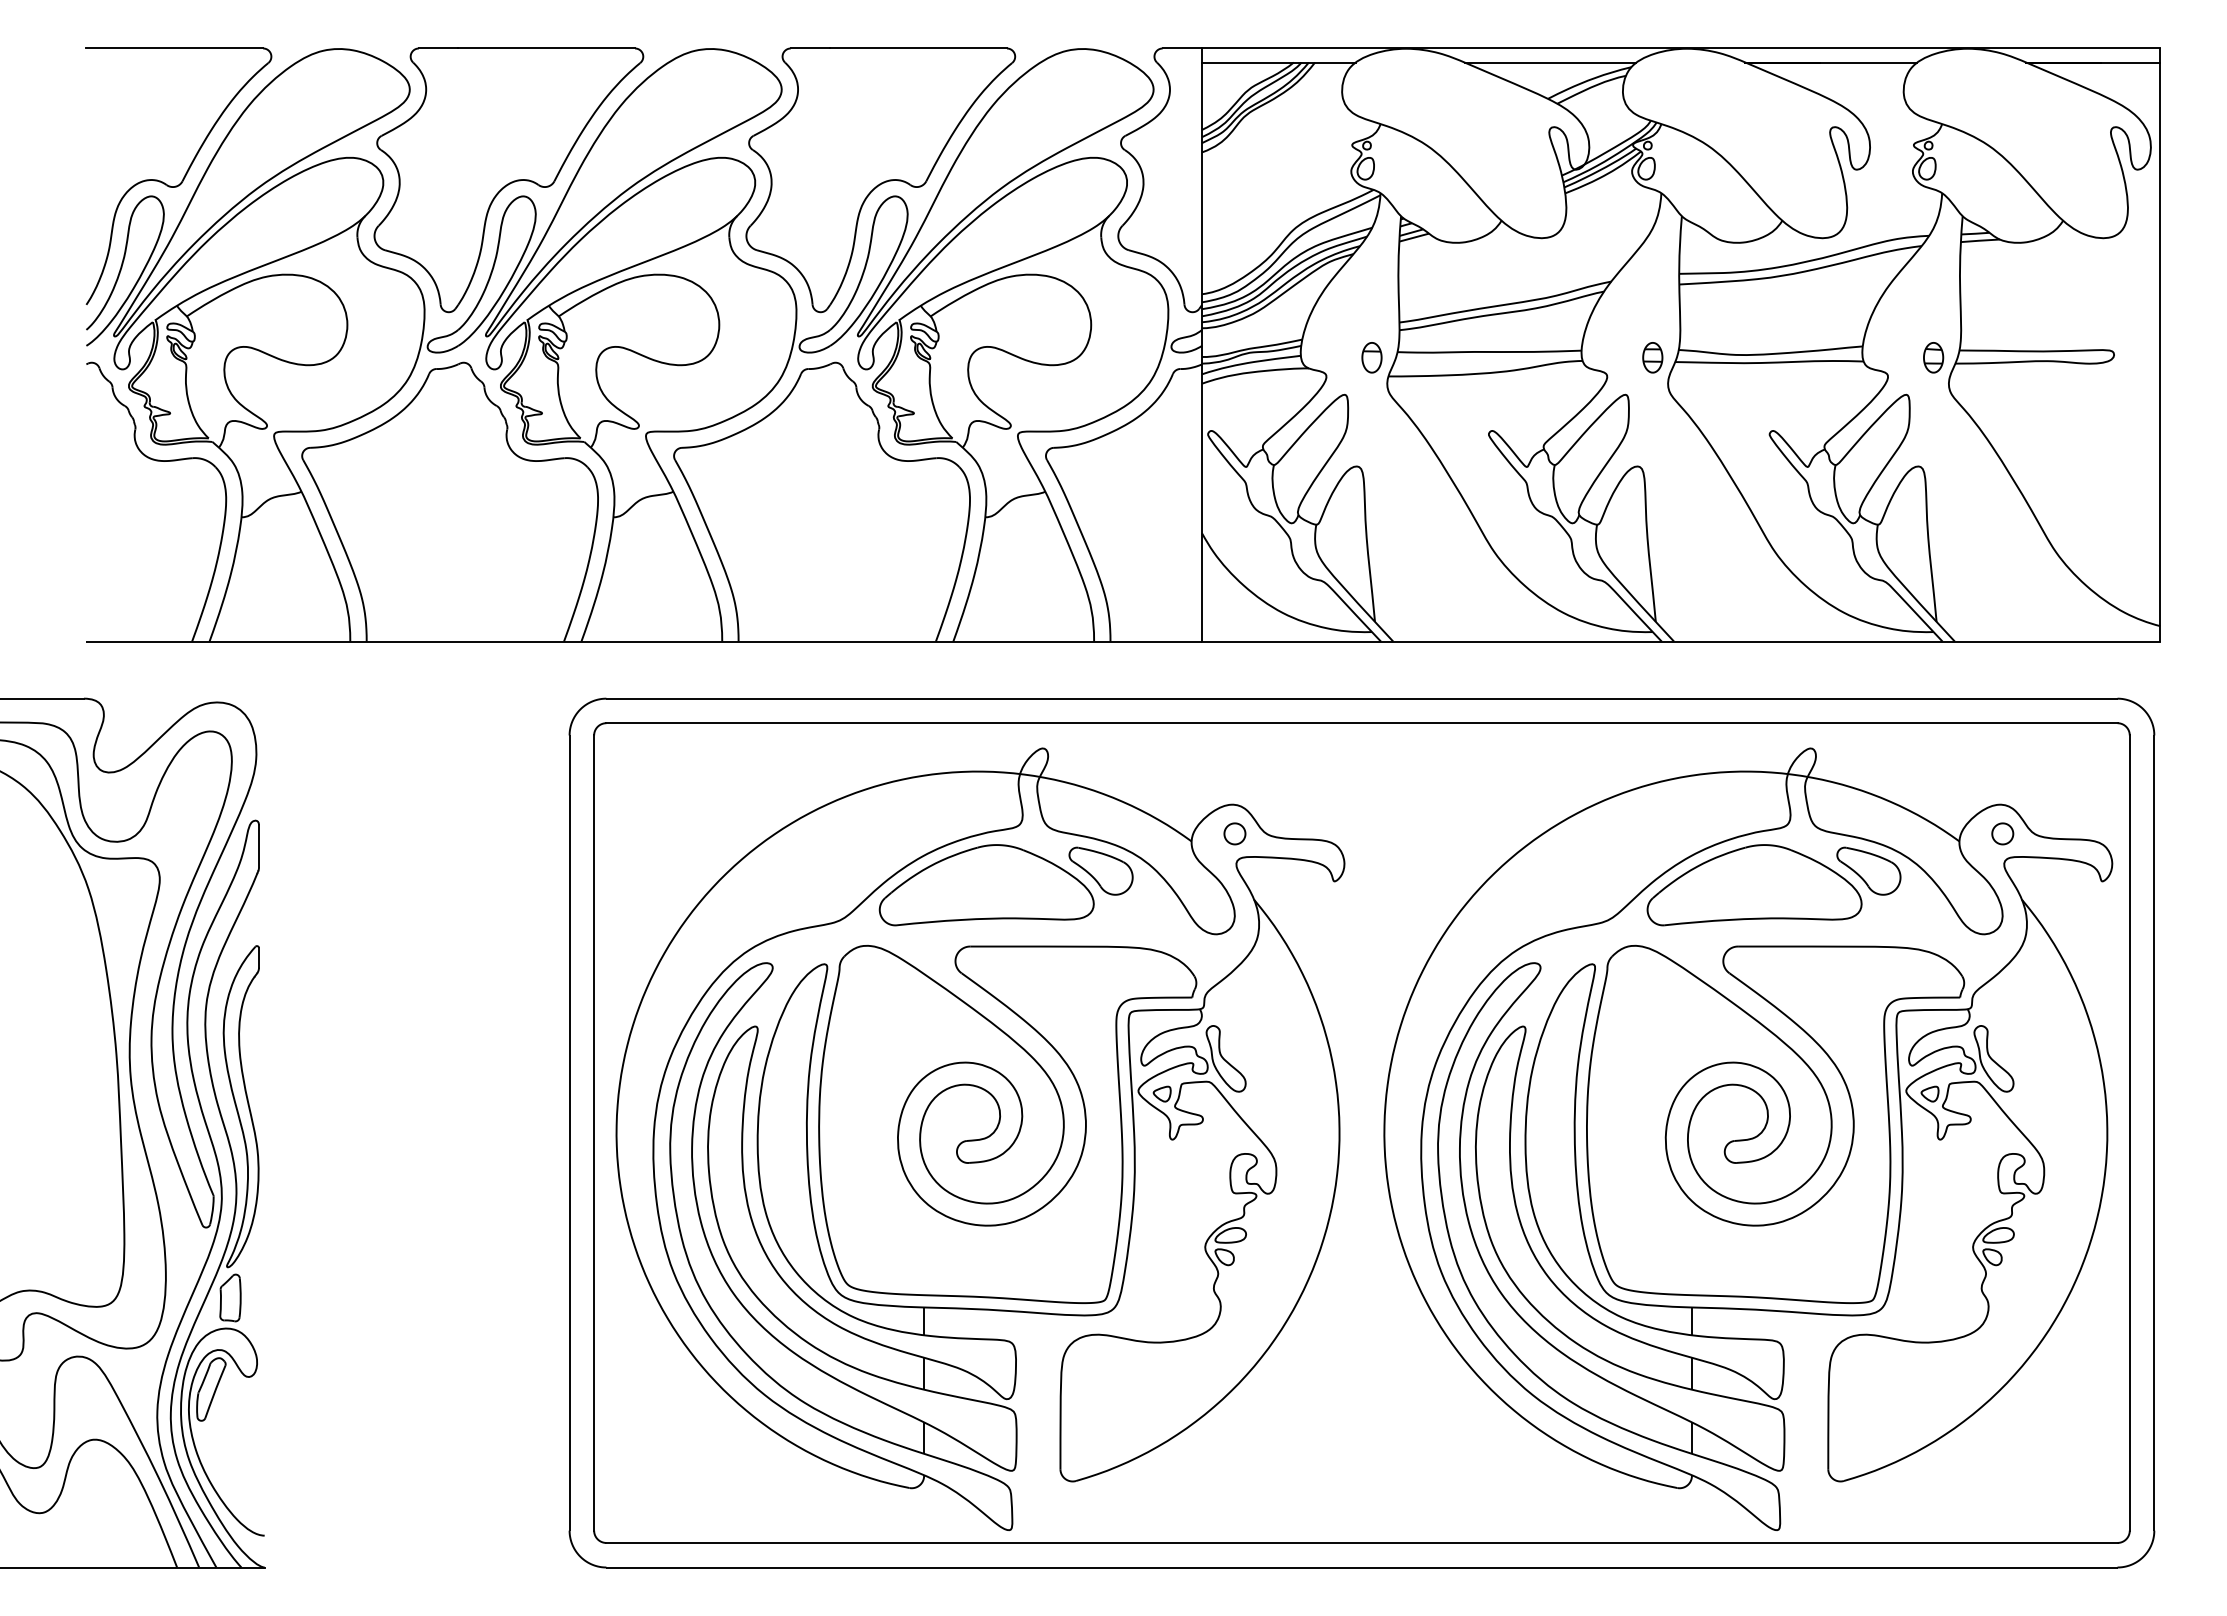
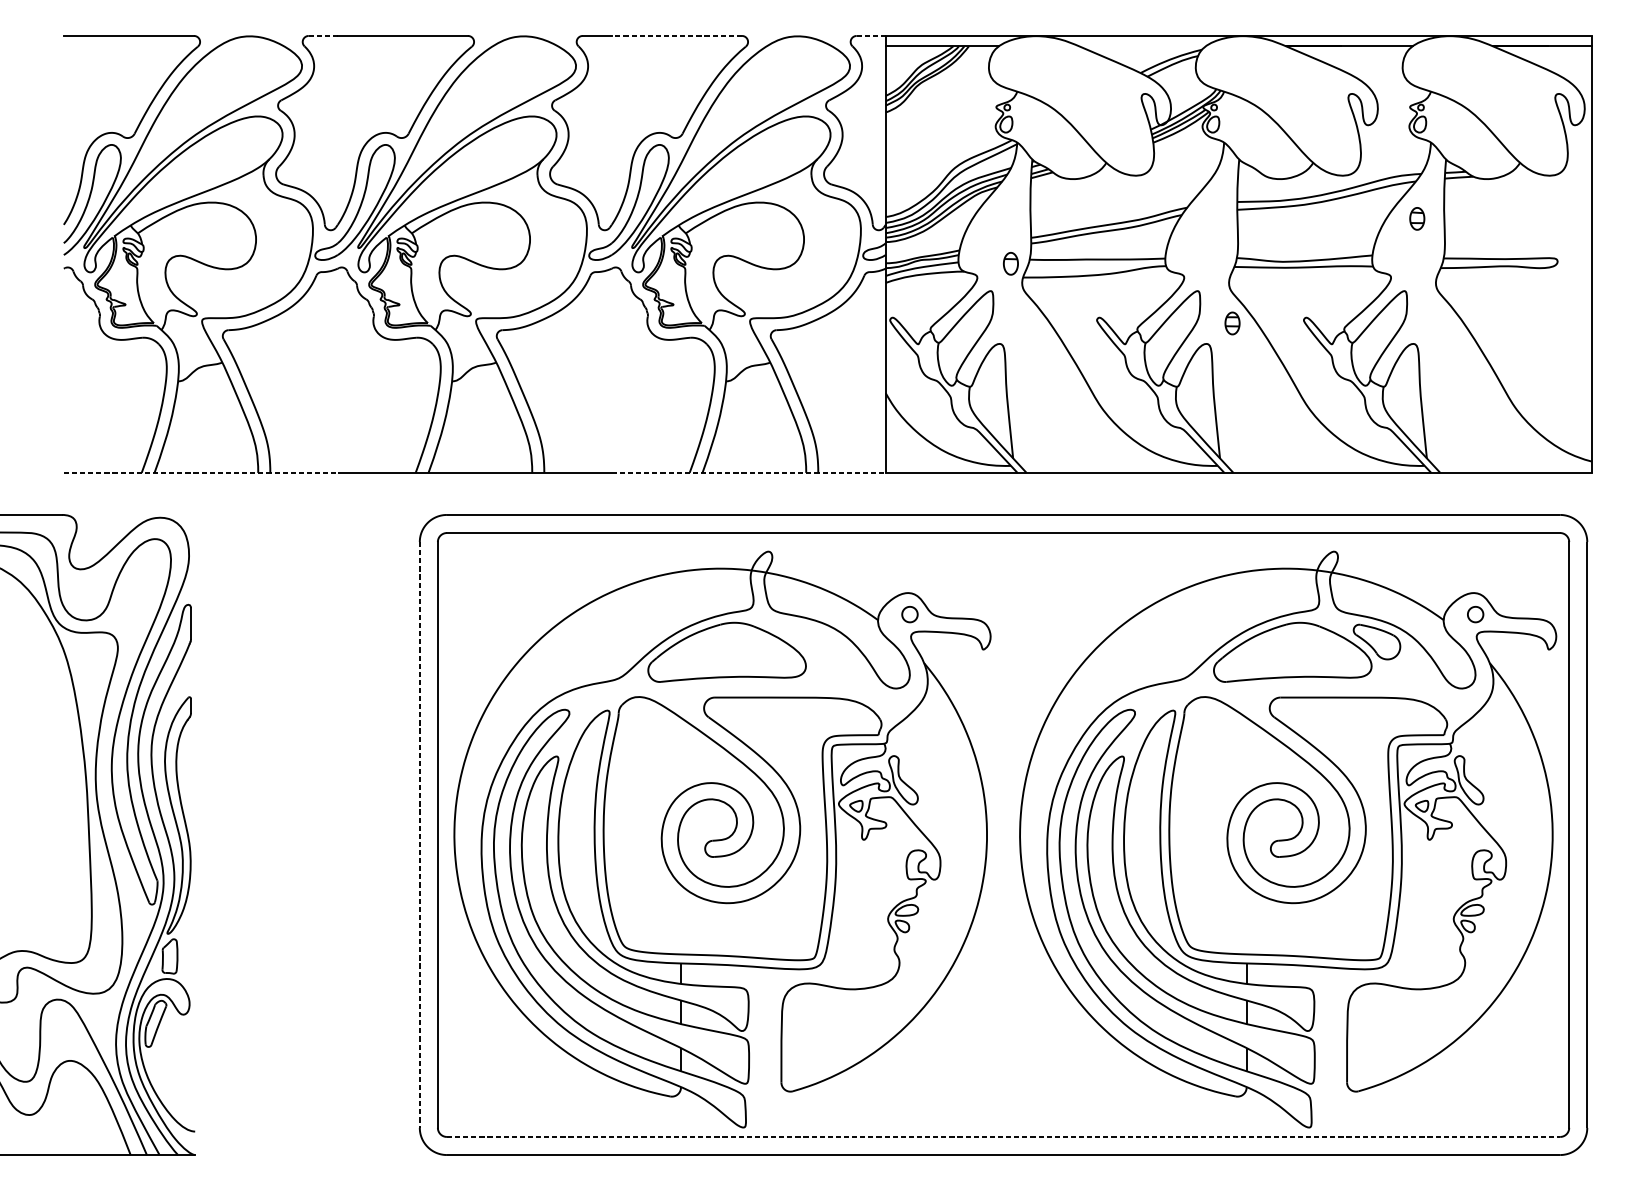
line: (438, 48) -> (323, 35), solid -> dashed
line: (918, 48) -> (676, 35), solid -> dashed
line: (1182, 48) -> (871, 35), solid -> dashed
line: (1550, 62) -> (1142, 46), removed
part: (1652, 357) -> (1232, 323), moved
part: (1933, 357) -> (1417, 218), moved
line: (272, 641) -> (200, 472), solid -> dashed
line: (1016, 641) -> (749, 472), solid -> dashed
part: (1100, 870) -> (810, 641), removed
line: (569, 1133) -> (419, 835), solid -> dashed
line: (1361, 1542) -> (1003, 1136), solid -> dashed

